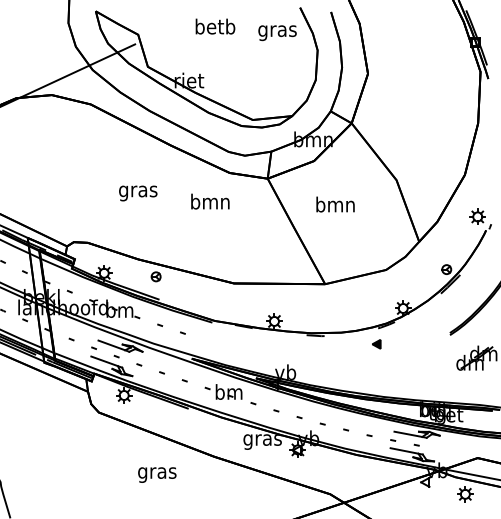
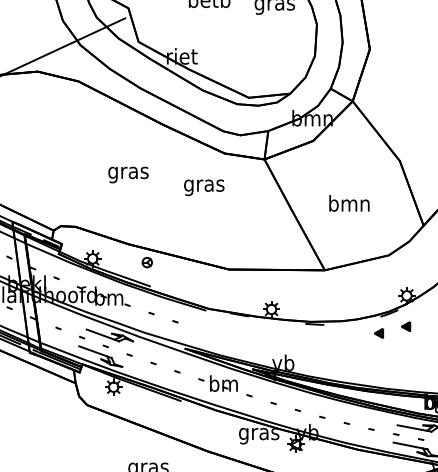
text: (210, 203) -> (204, 185), bmn -> gras
text: (335, 204) -> (349, 203), moved
part: (402, 337) -> (406, 326), added

